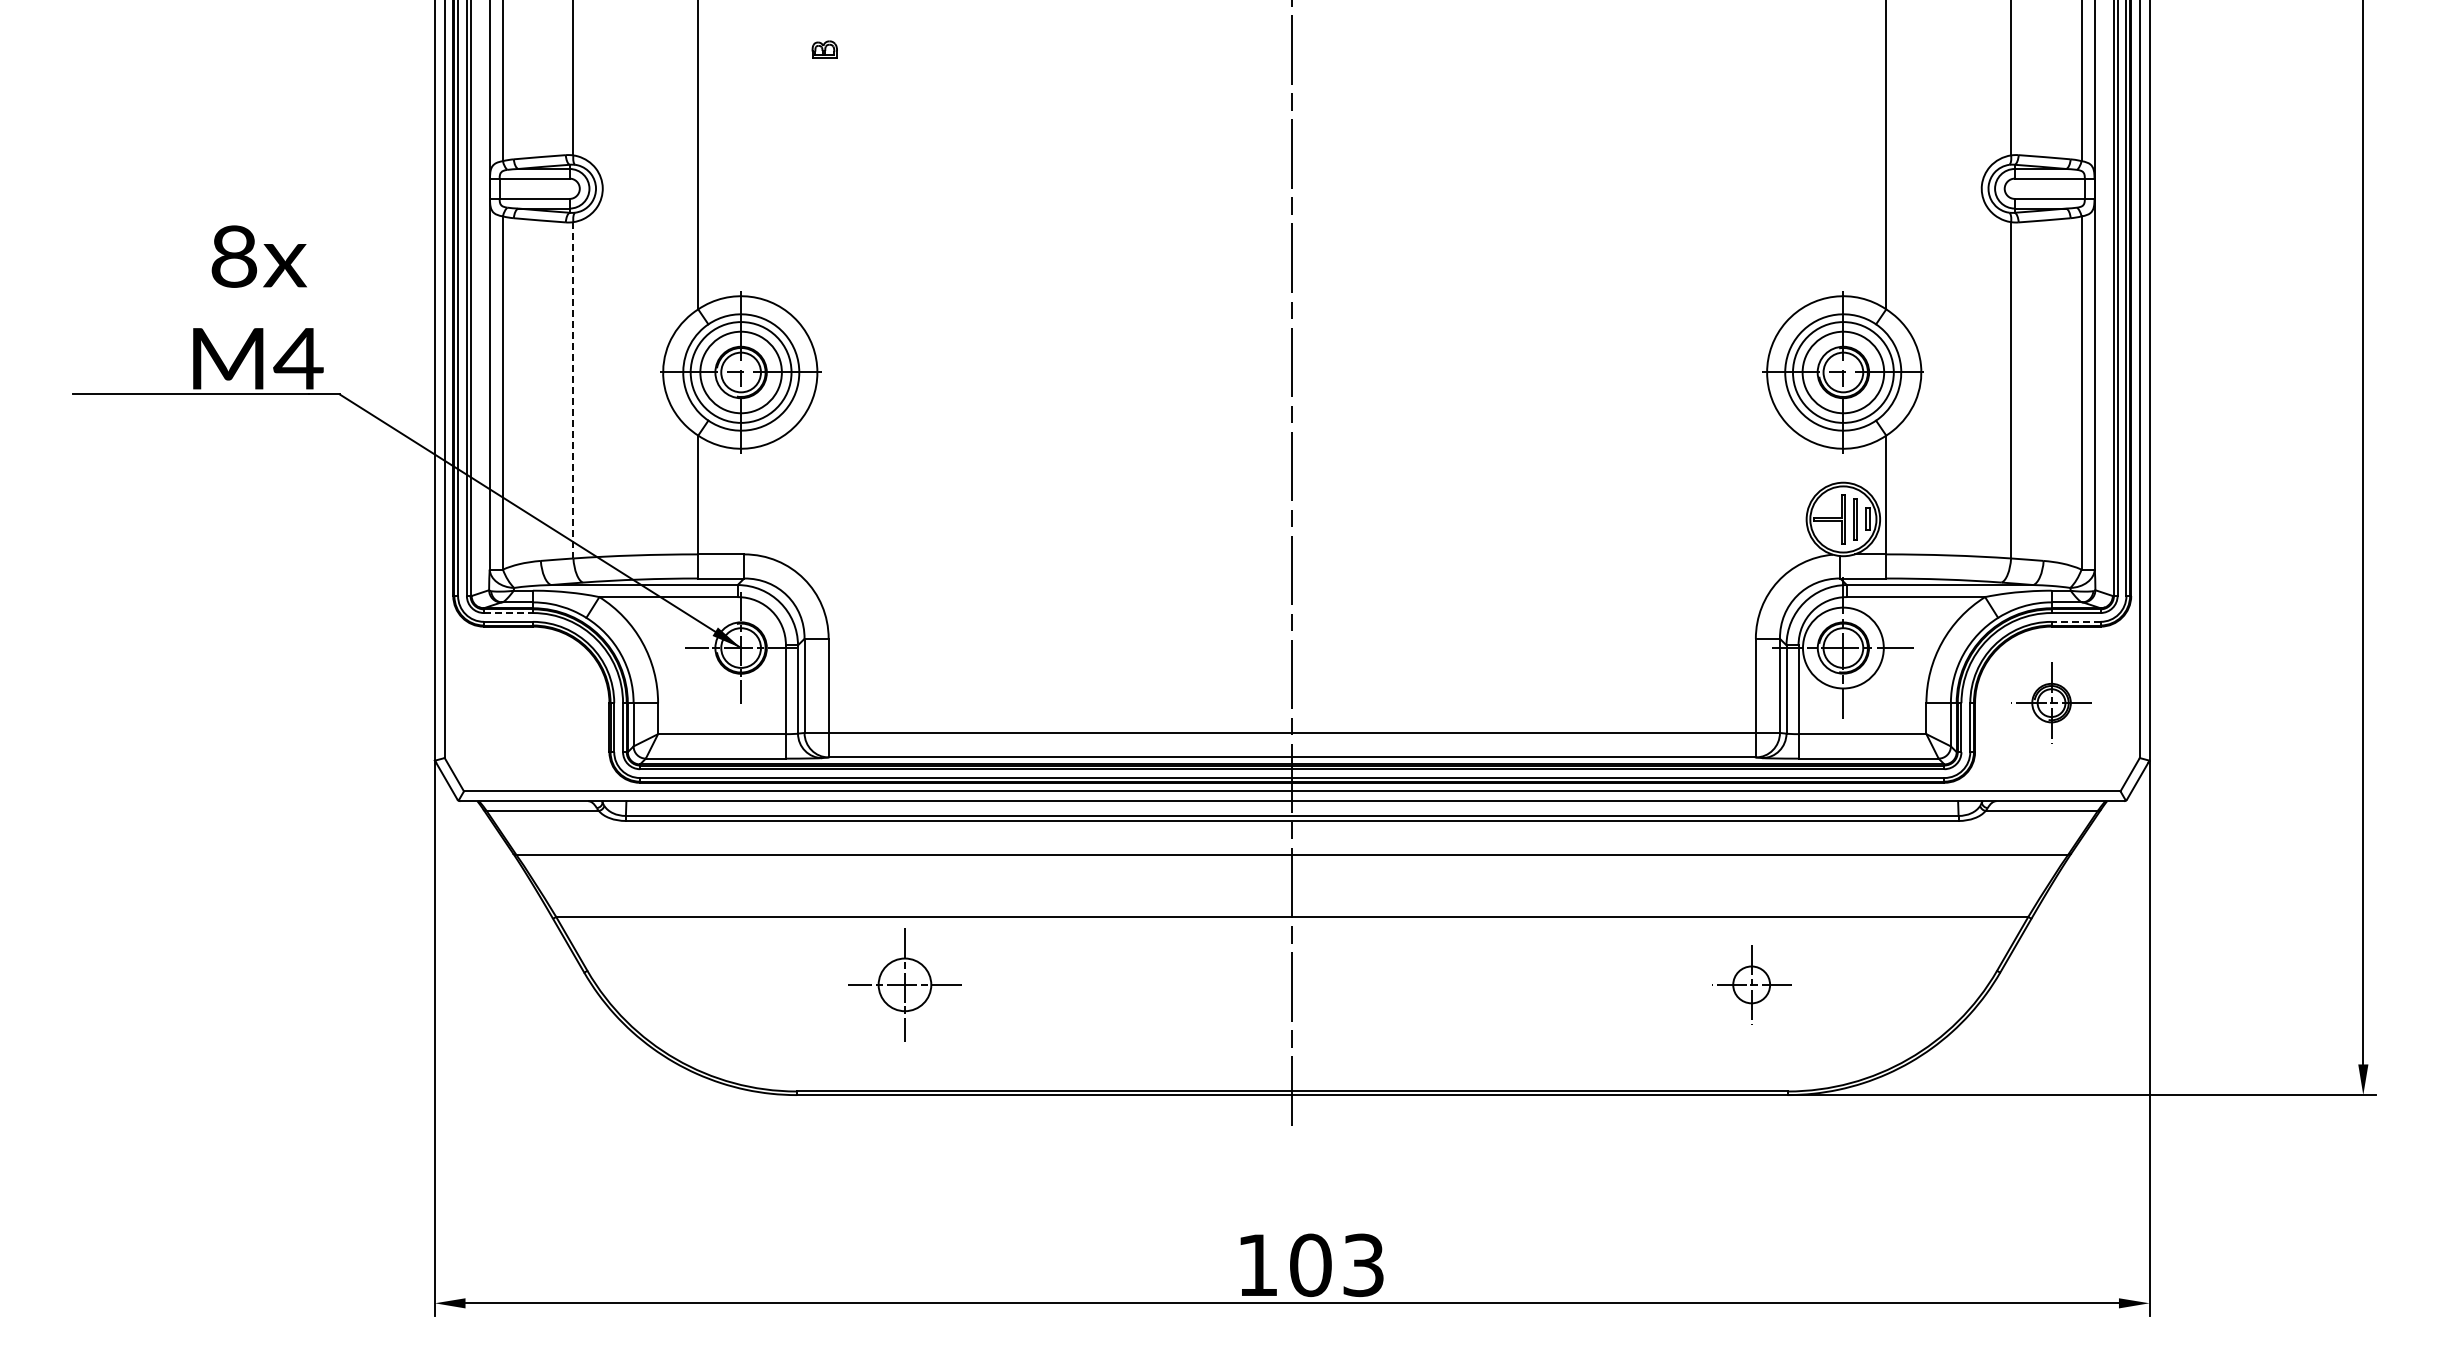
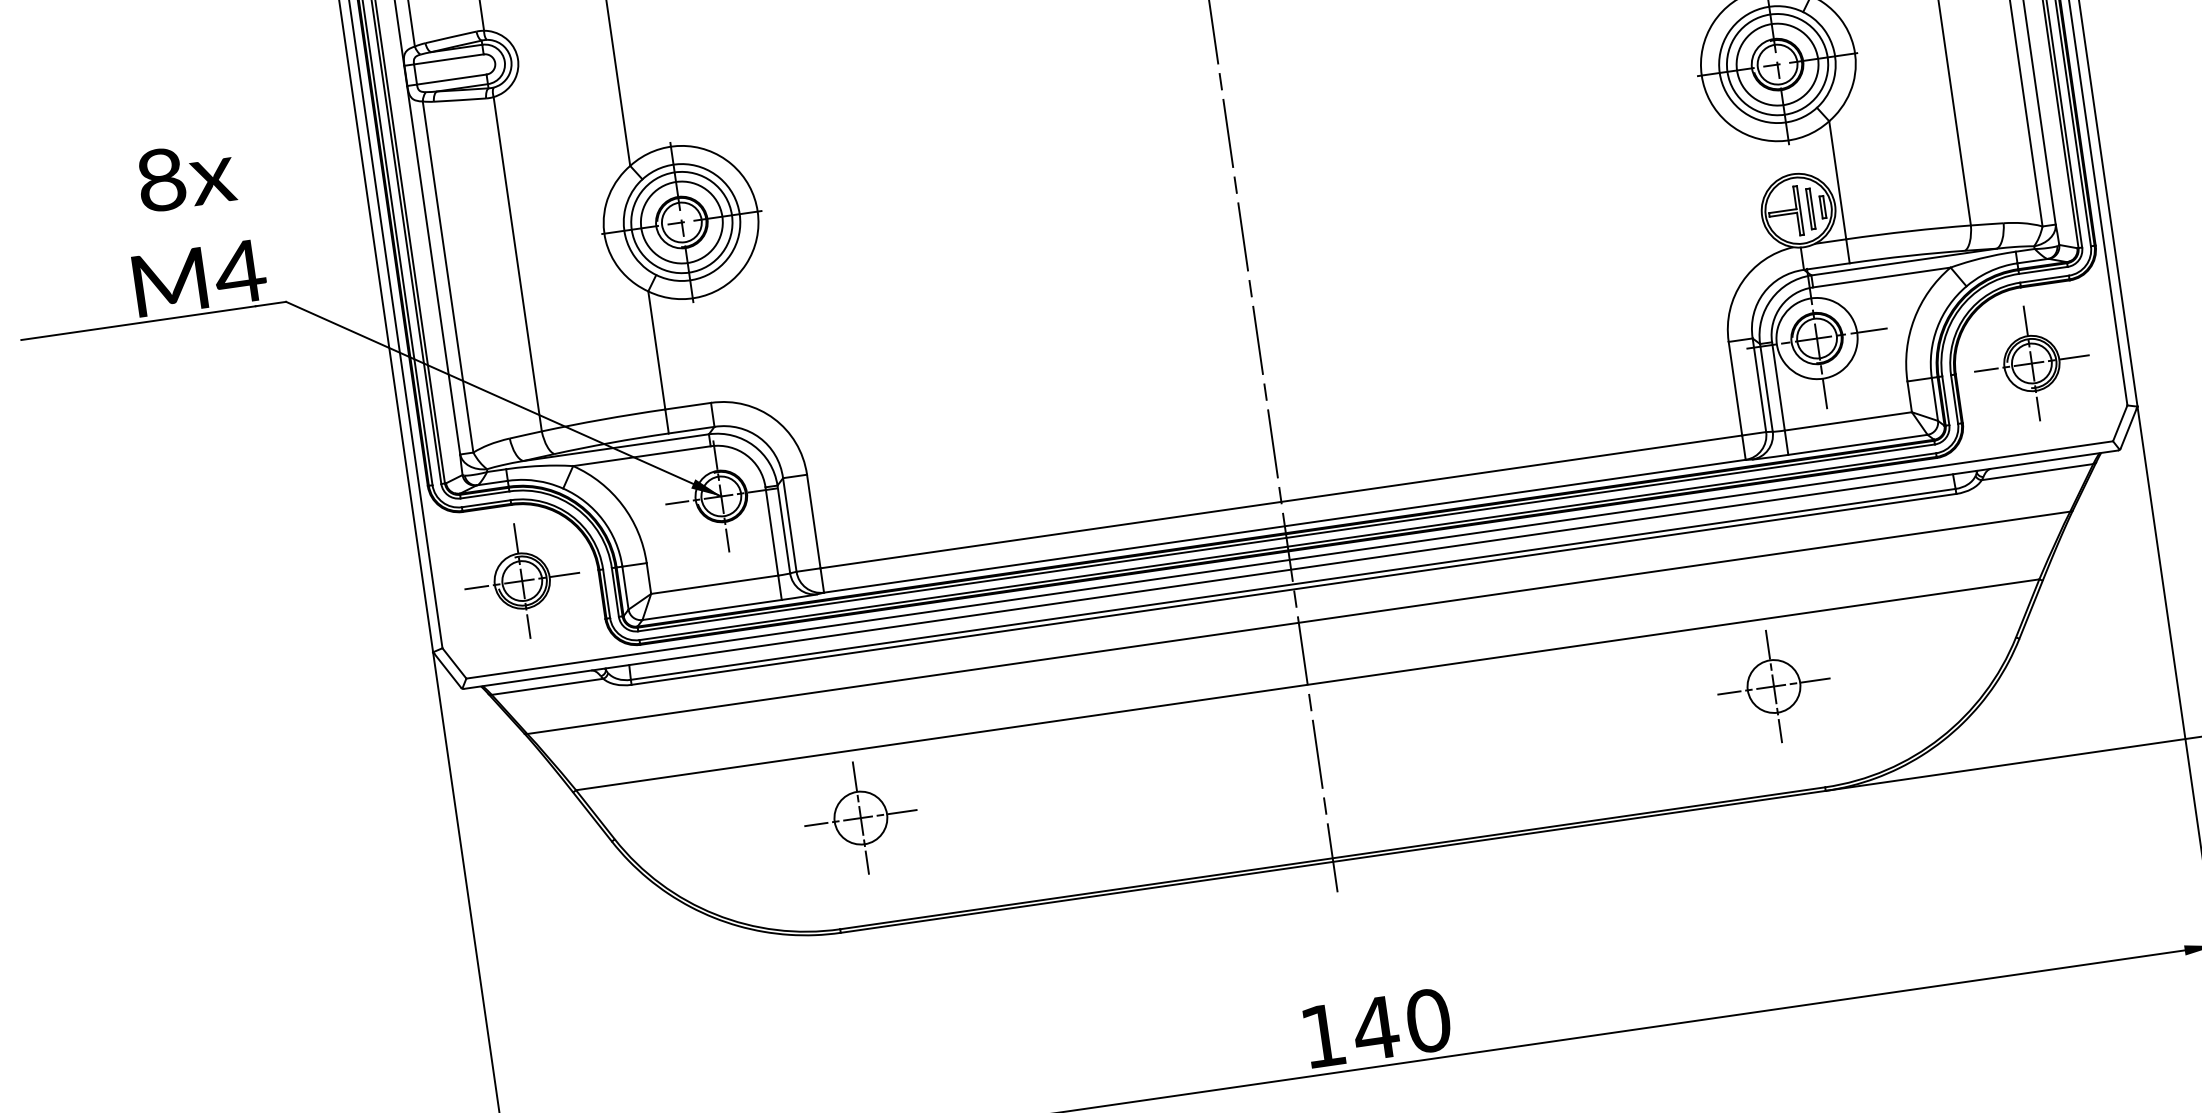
line: (573, 390) -> (517, 264), dashed -> solid
line: (508, 613) -> (485, 495), dashed -> solid
line: (2075, 621) -> (2043, 278), dashed -> solid
part: (532, 702) -> (521, 580), added
part: (2051, 702) -> (2031, 362), size x1.43
part: (904, 984) -> (860, 817), moved
part: (1751, 984) -> (1773, 686), size x1.43
text: (1336, 1265) -> (1401, 1024), 103 -> 140

